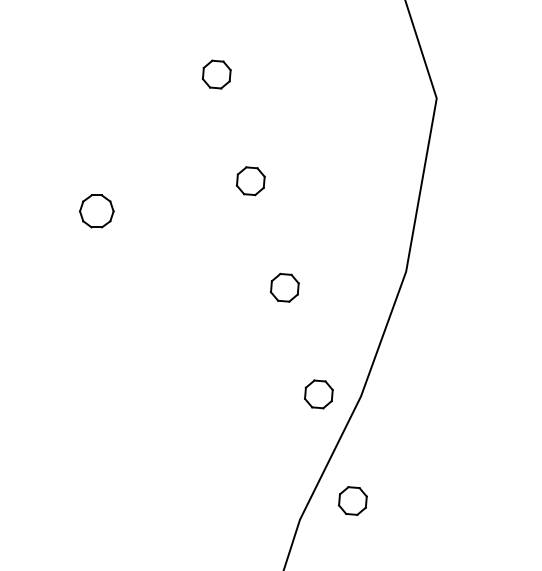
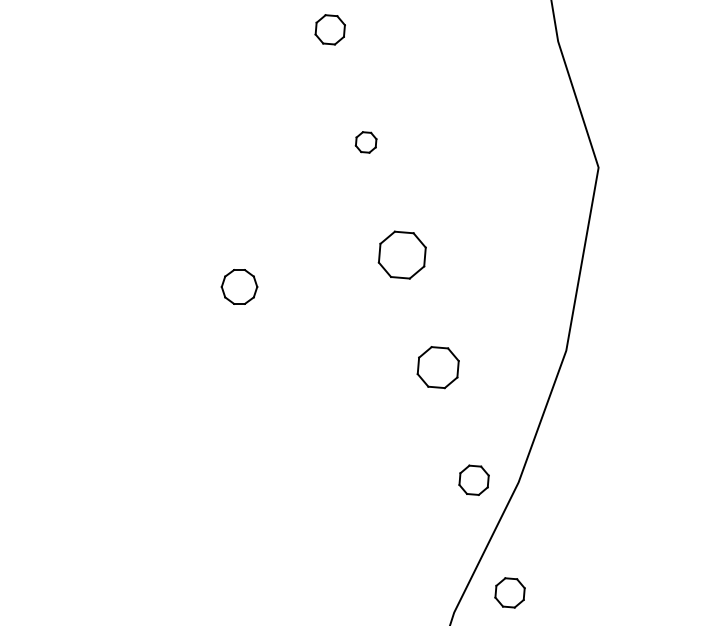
part: (216, 74) -> (365, 142), size x0.7
part: (250, 180) -> (401, 254), size x1.6
part: (284, 287) -> (437, 367), size x1.4

